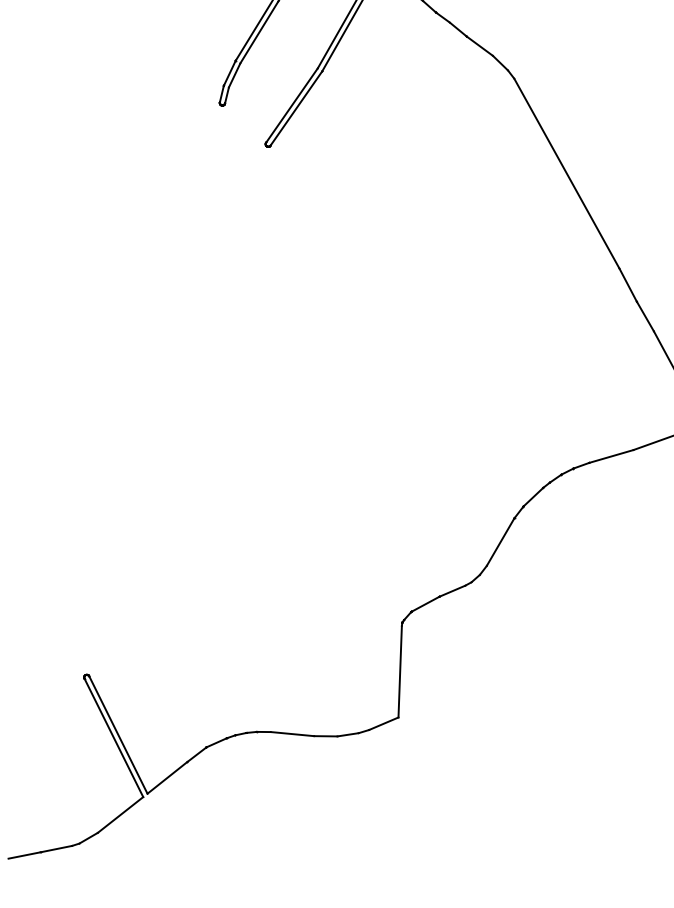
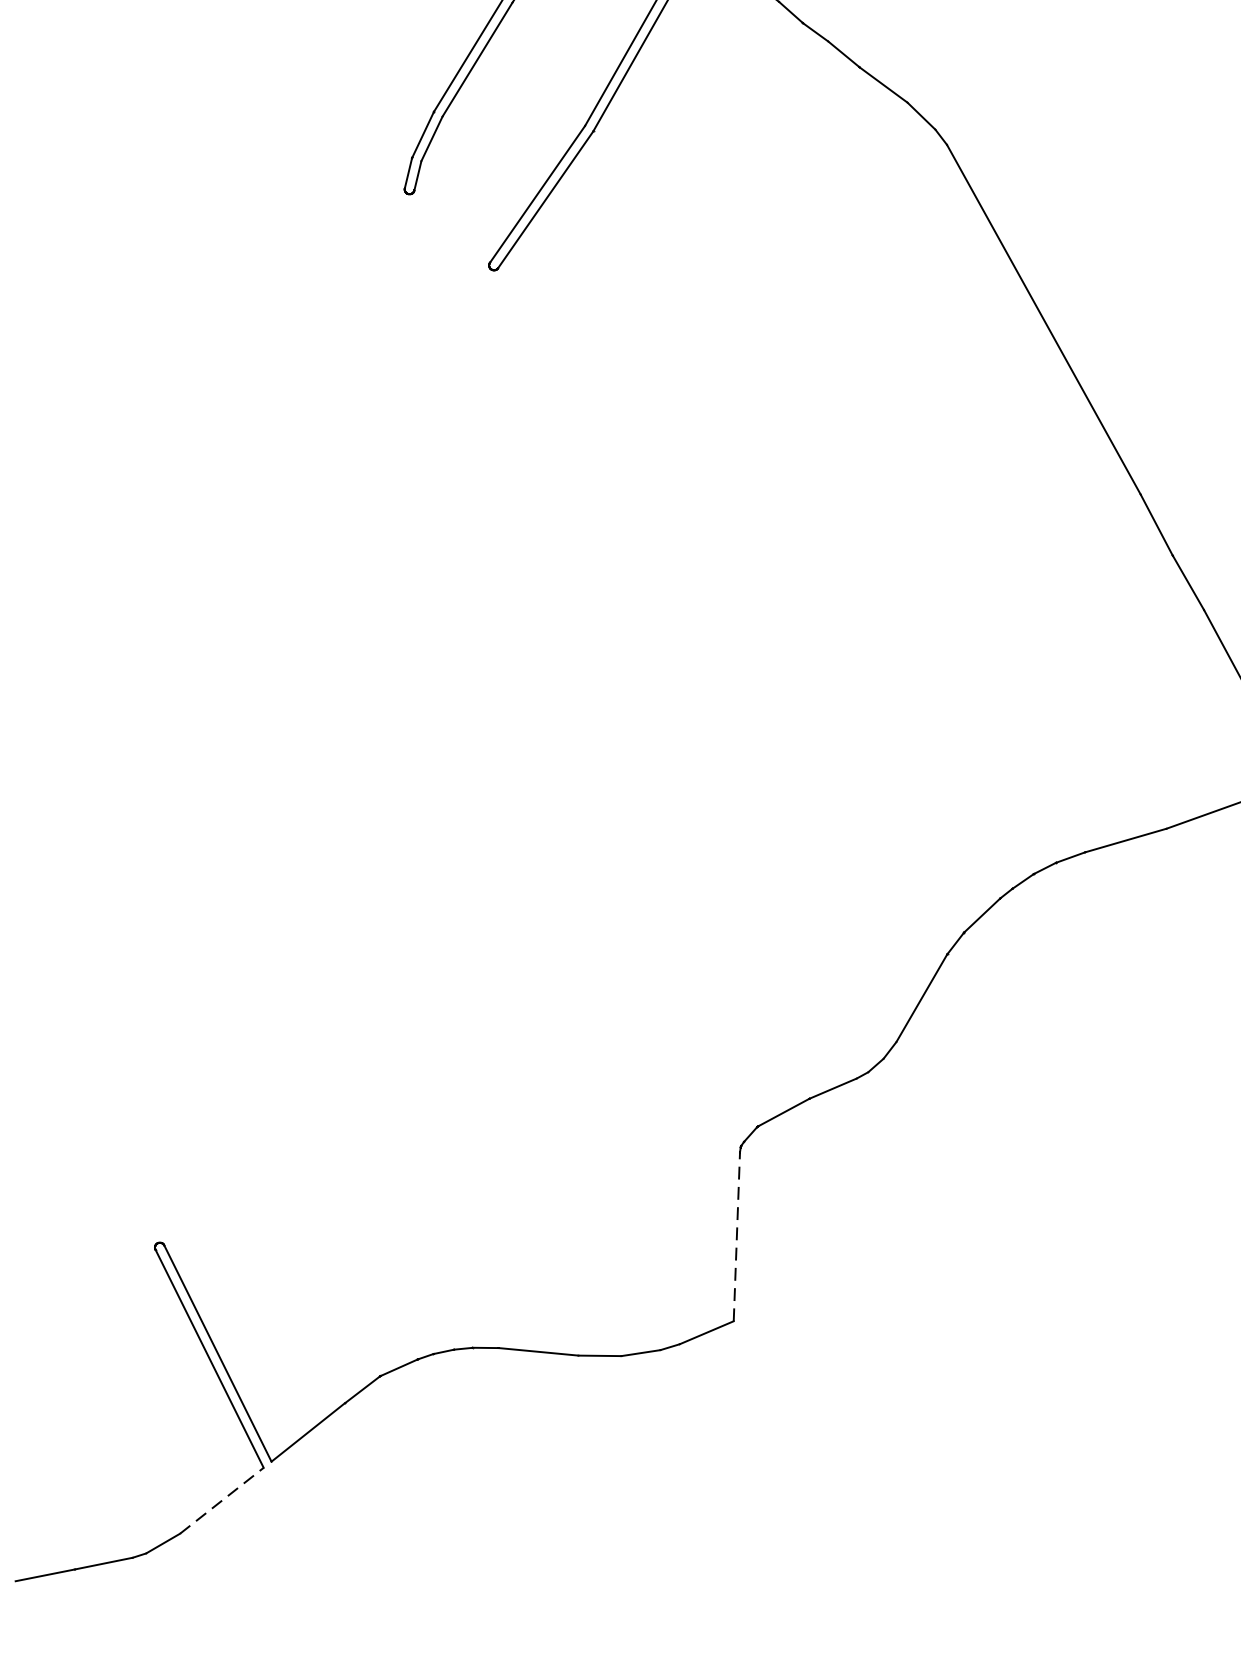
line: (400, 671) -> (737, 1236), solid -> dashed
line: (120, 814) -> (221, 1499), solid -> dashed

